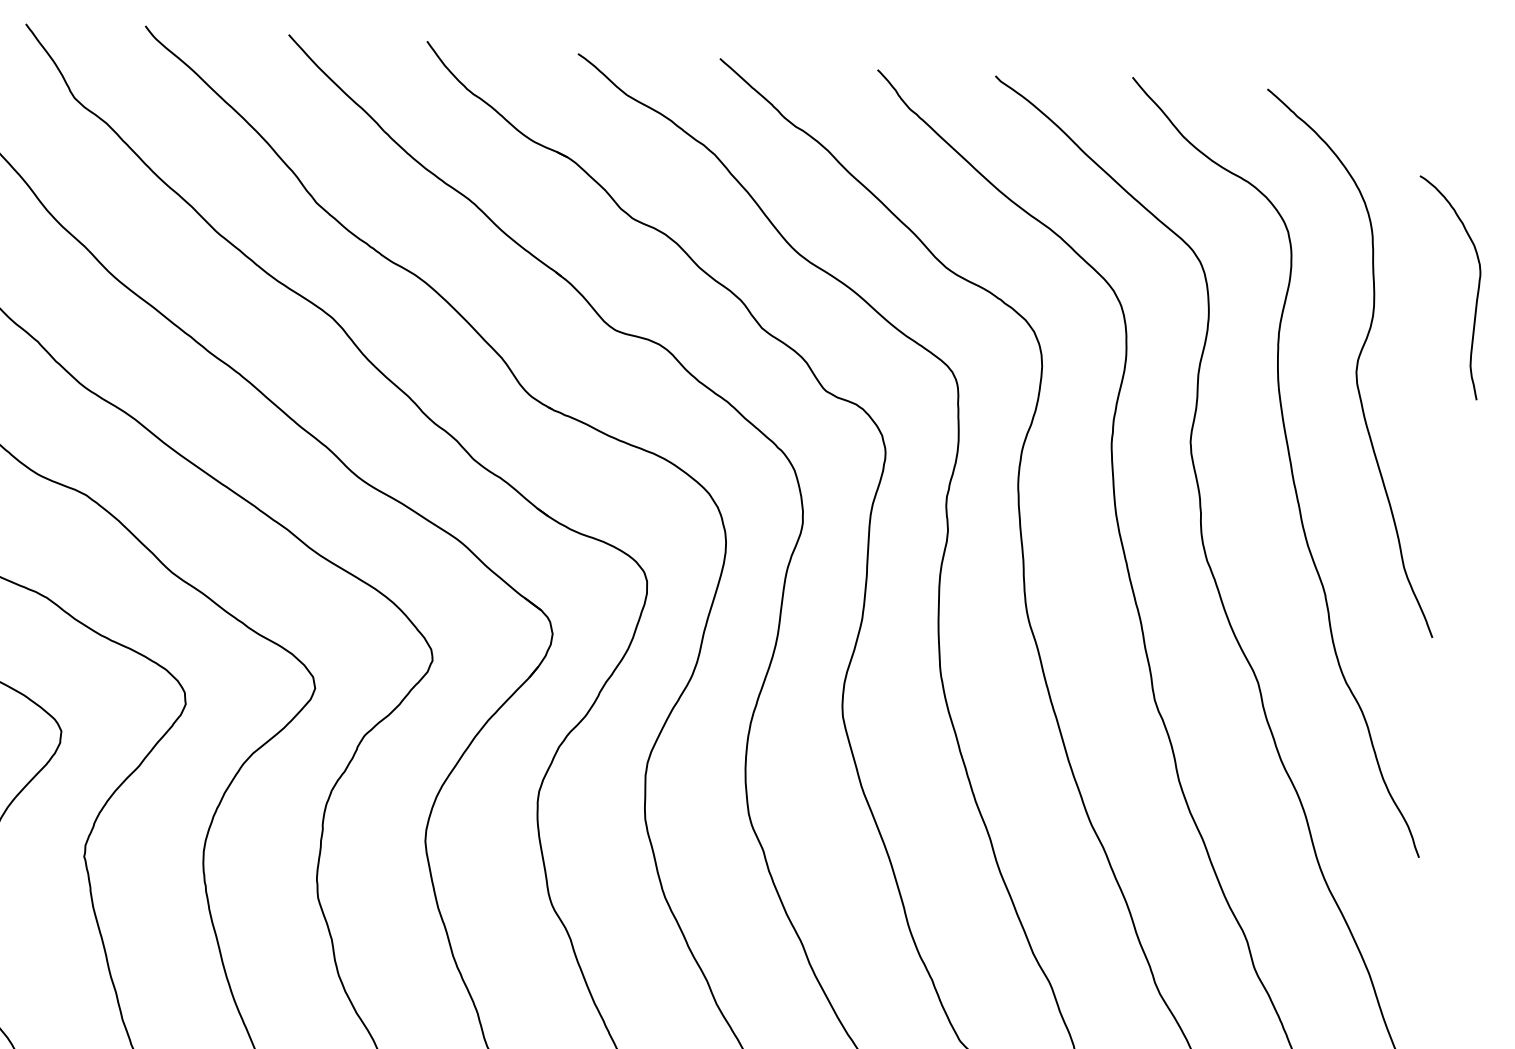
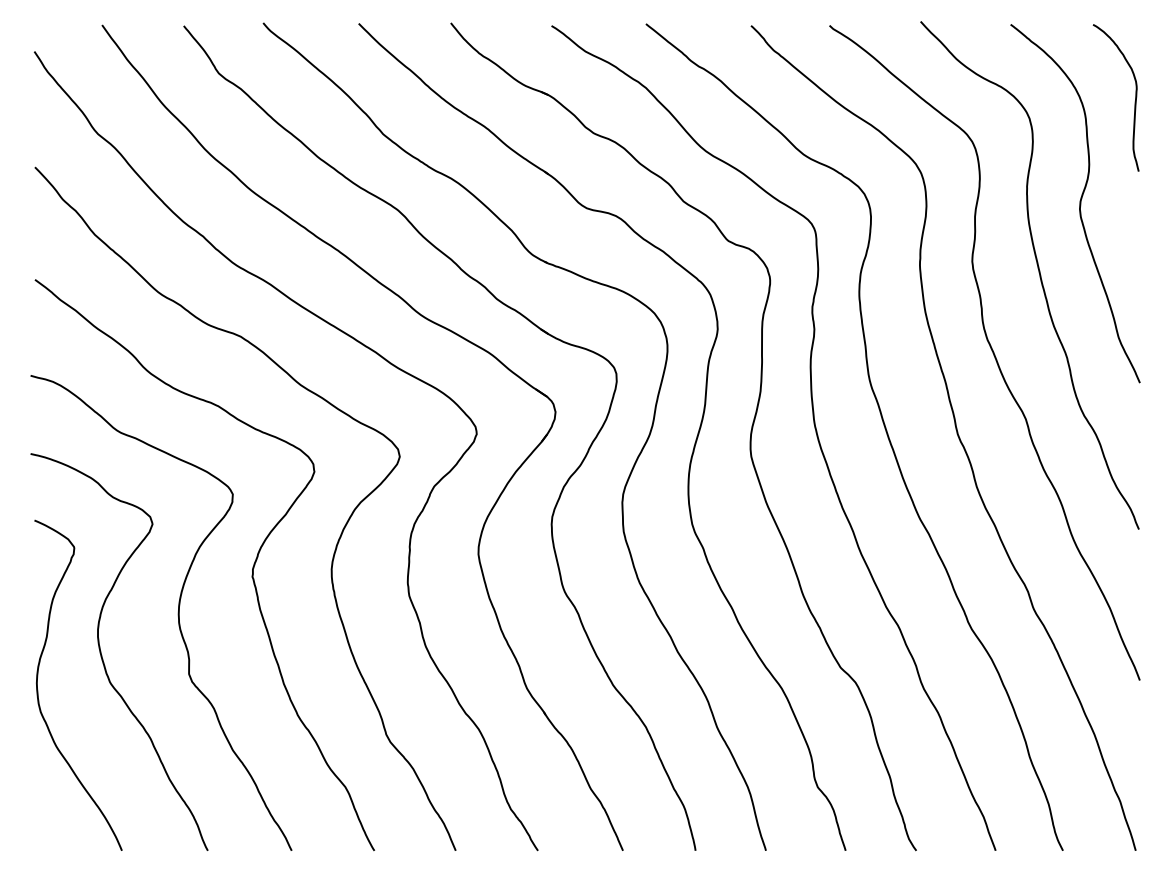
curve: (1475, 294) -> (1134, 101), moved

